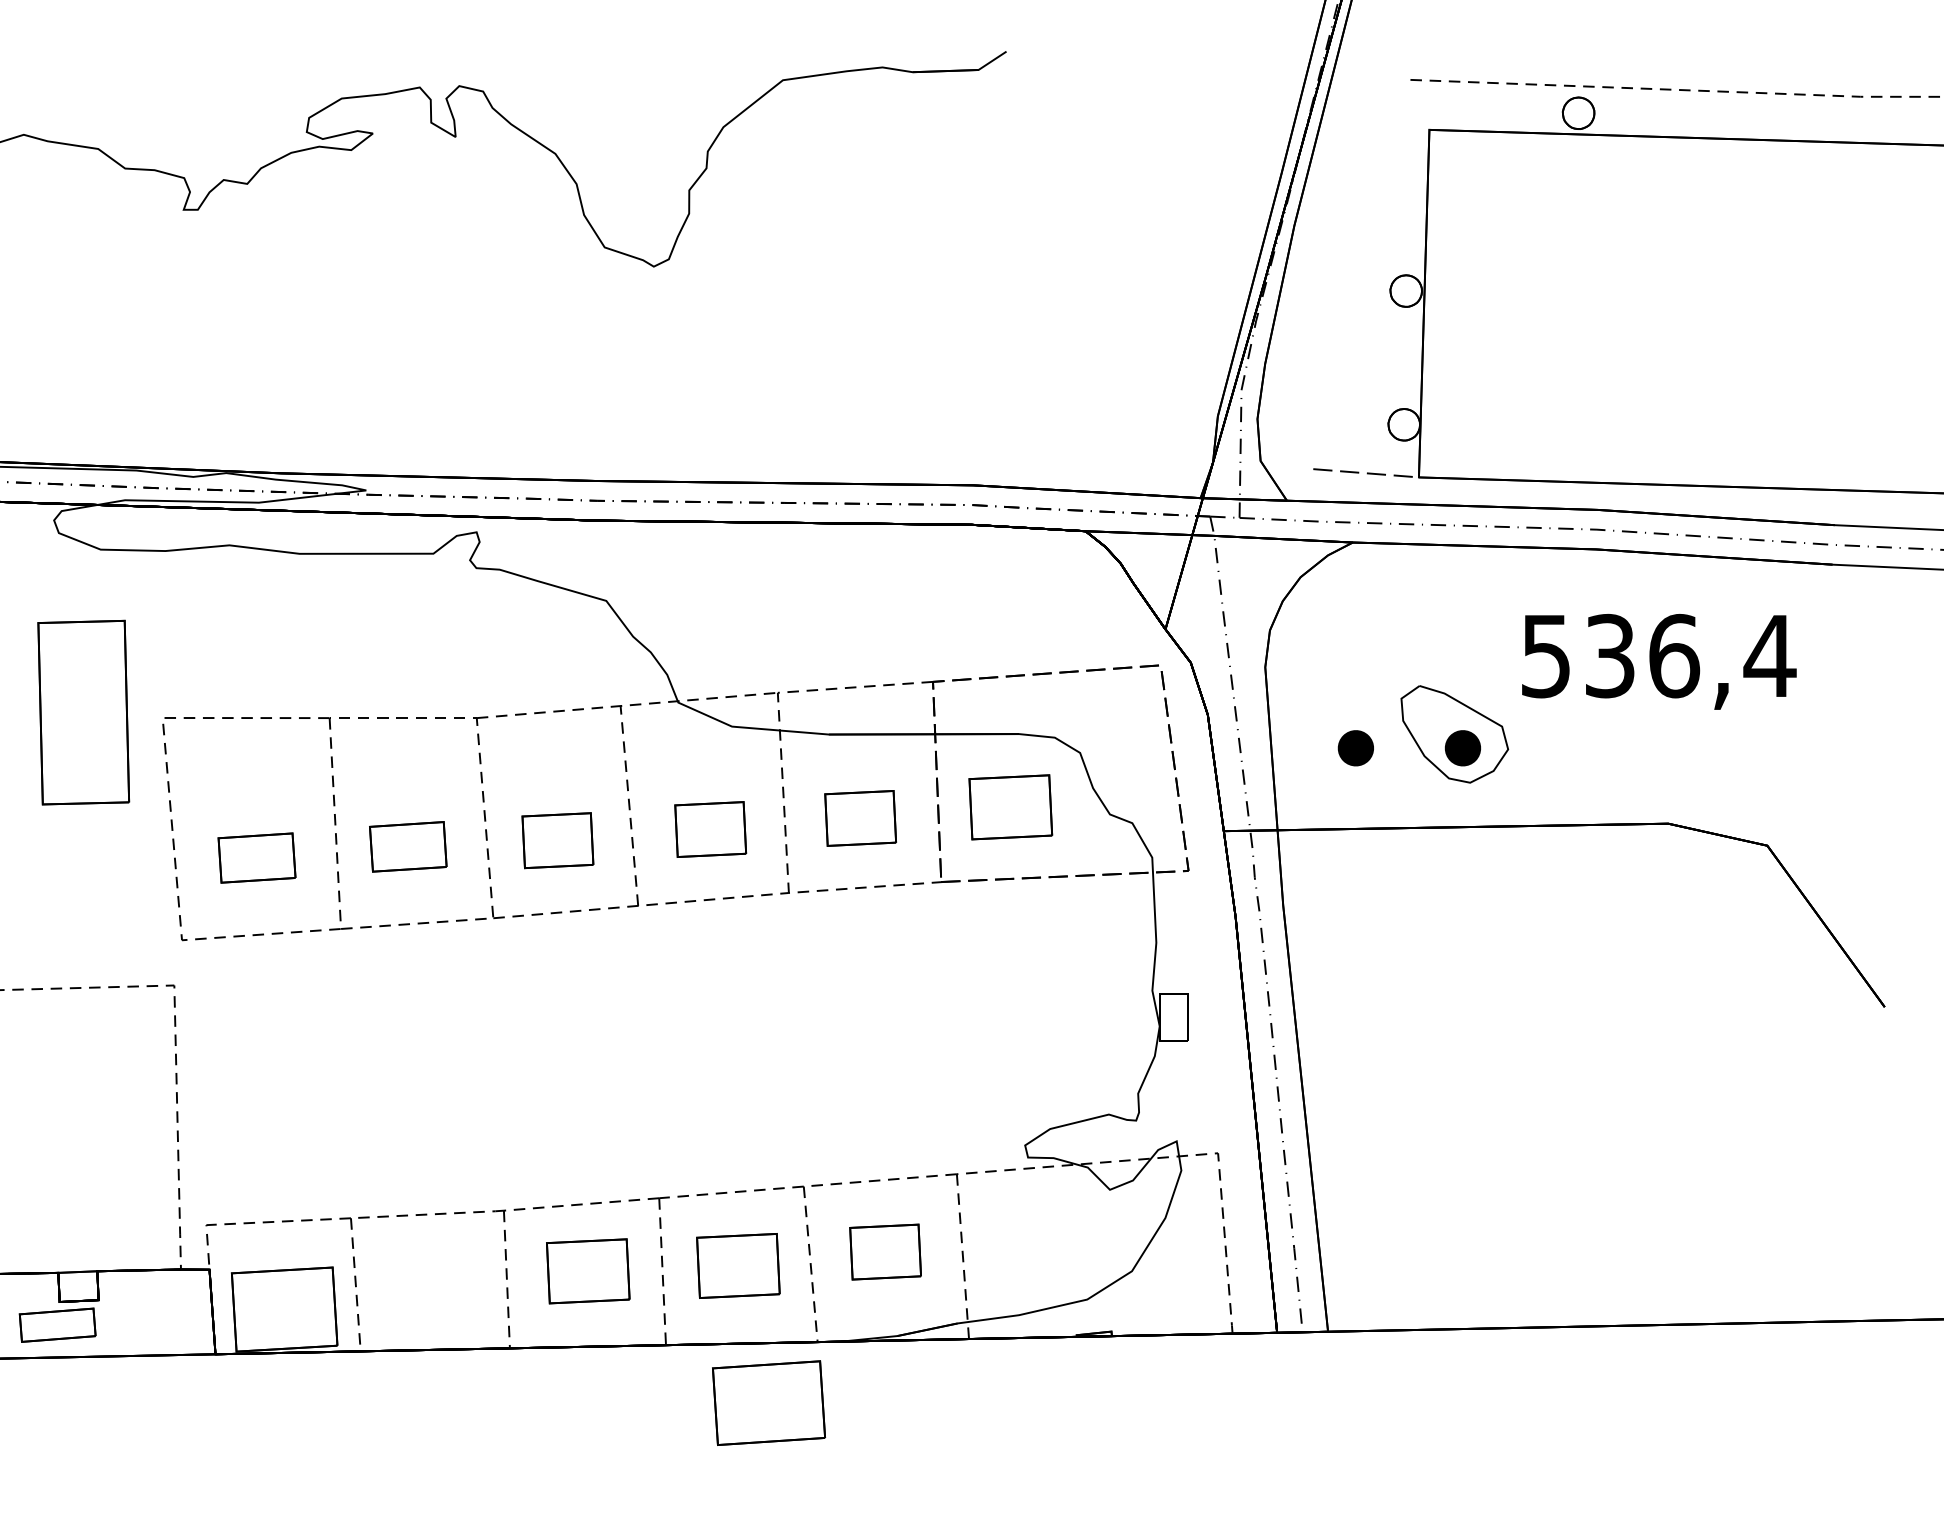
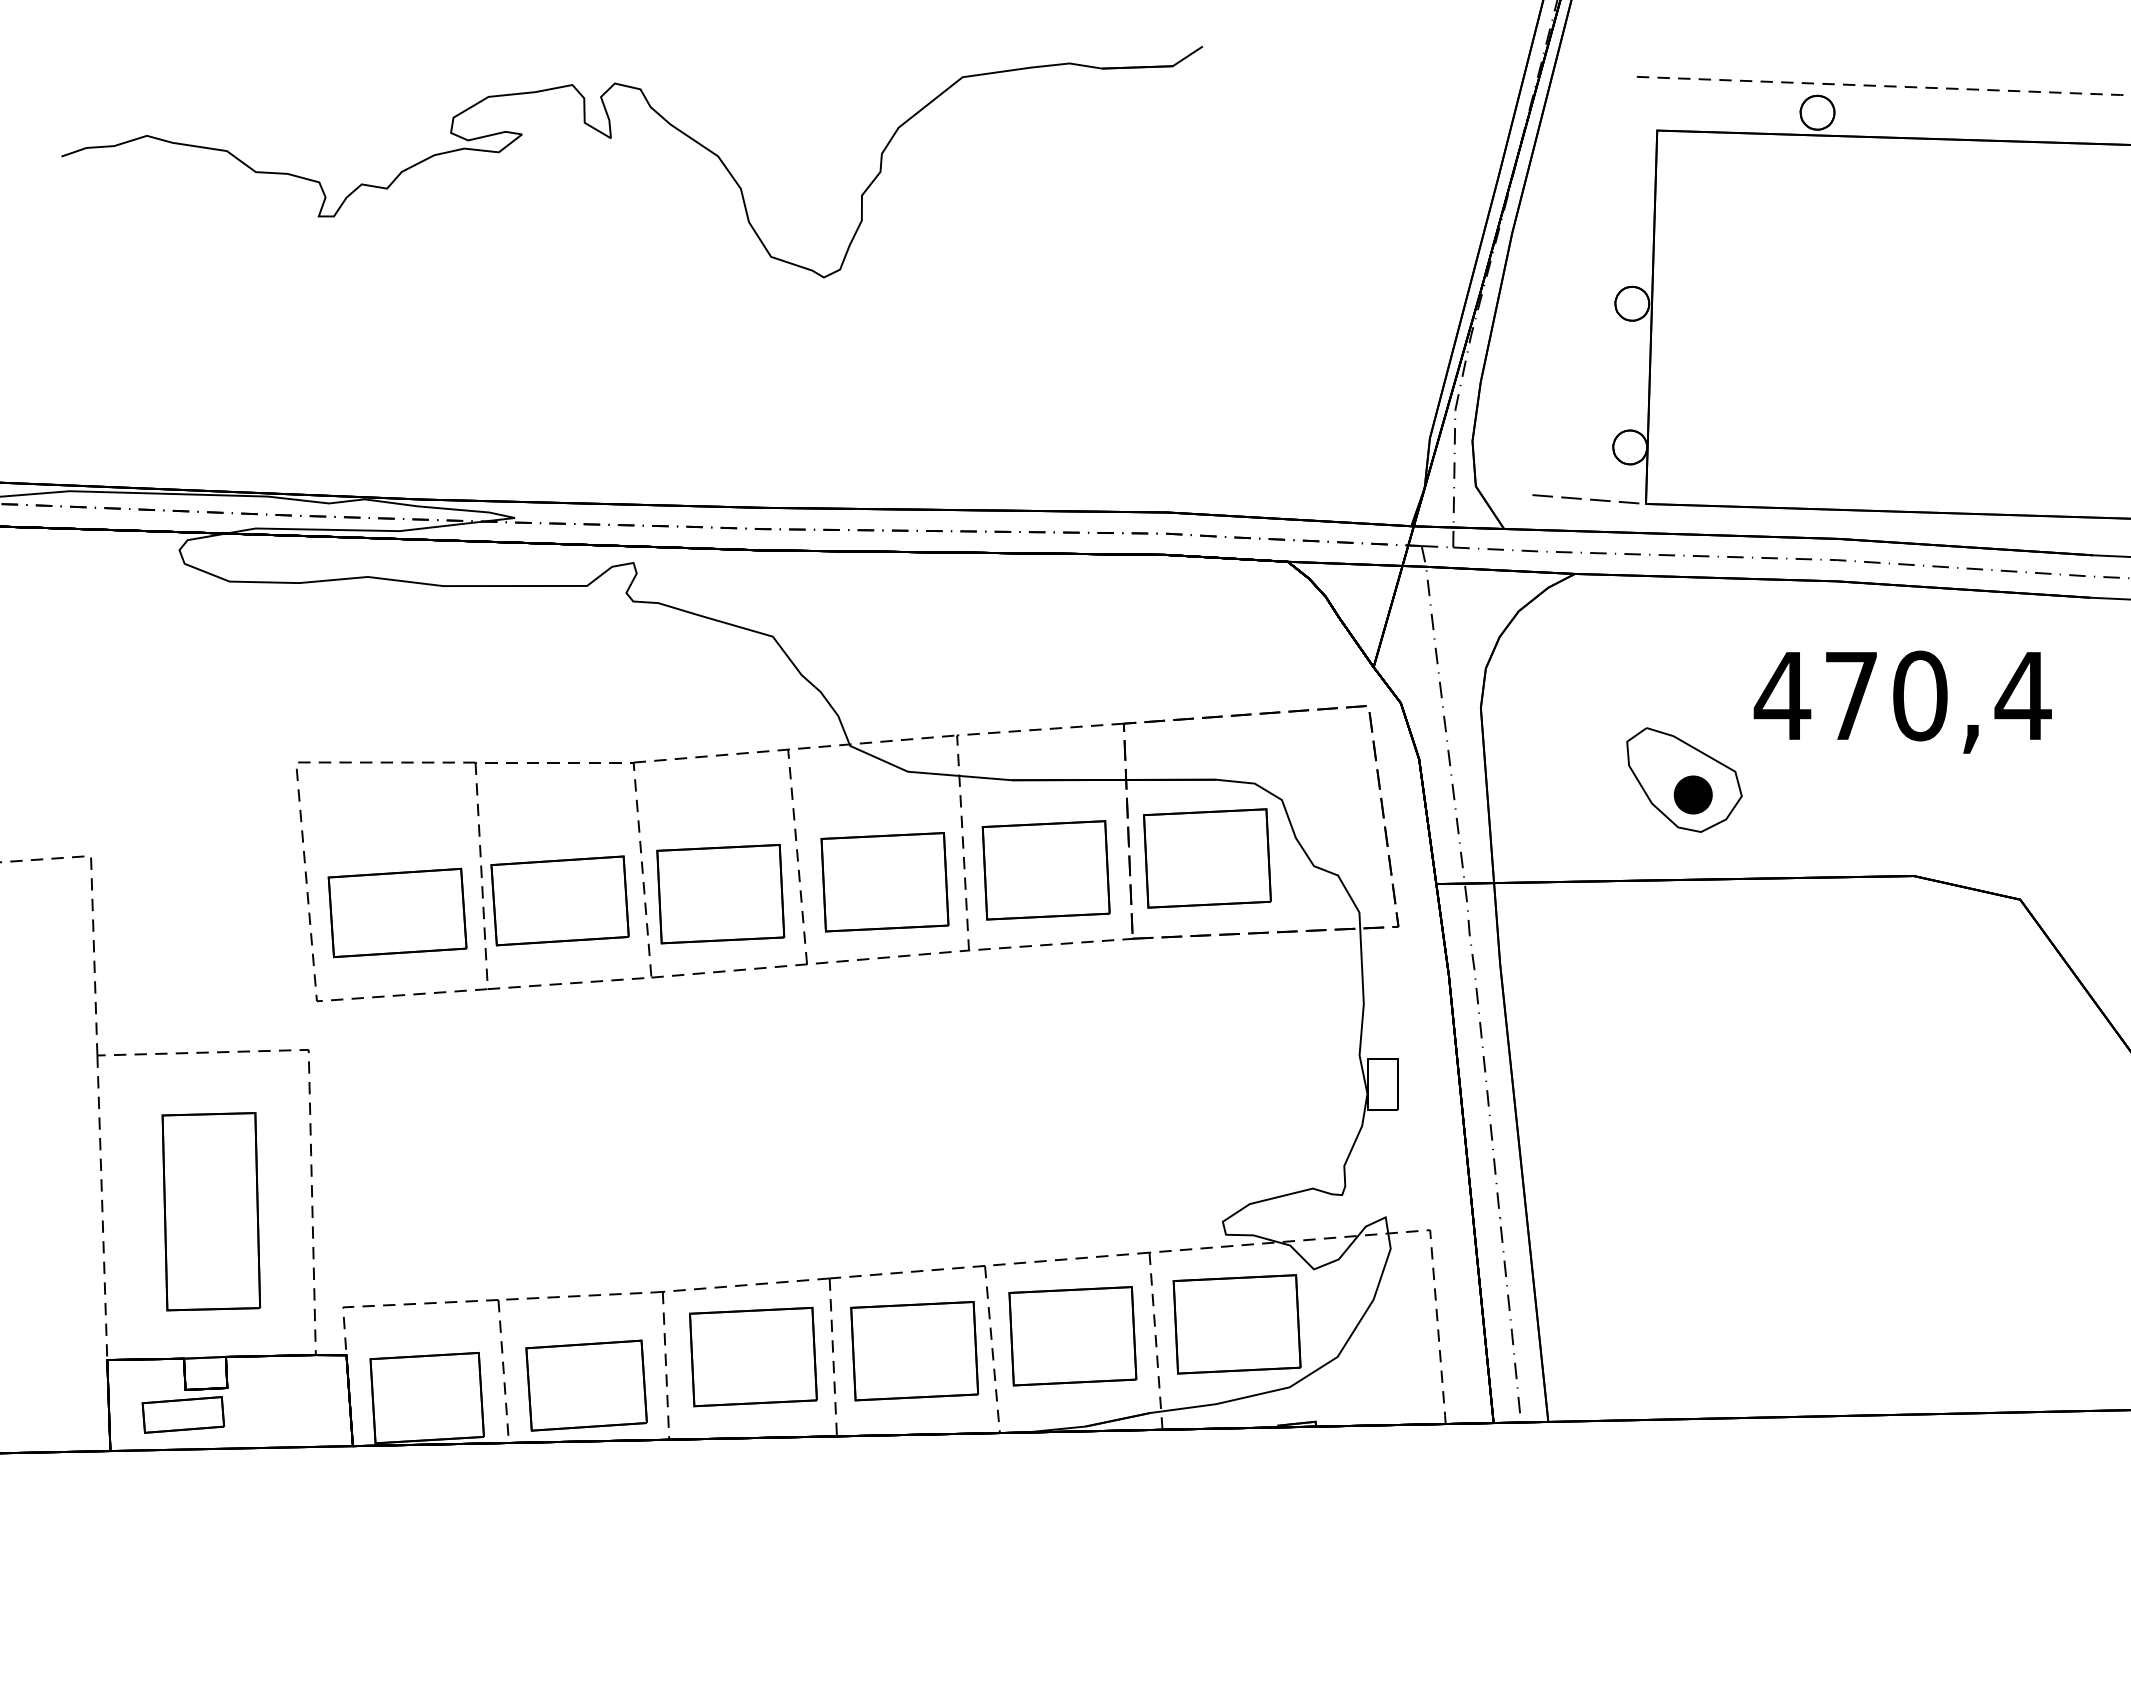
text: (1609, 655) -> (1850, 695), 536,4 -> 470,4
part: (83, 712) -> (211, 1211), moved
part: (1355, 747) -> (1577, 794), removed
part: (1010, 807) -> (1207, 858), size x1.43
part: (860, 818) -> (1045, 870), size x1.67
part: (710, 829) -> (884, 882), size x1.67
part: (557, 840) -> (720, 894), size x1.67
part: (407, 846) -> (559, 900), size x1.67
part: (256, 857) -> (397, 912), size x1.67
part: (1037, 1241) -> (1236, 1324), added
part: (885, 1252) -> (1072, 1336), size x1.67
part: (738, 1266) -> (914, 1351), size x1.43
part: (588, 1270) -> (753, 1356), size x1.43
part: (768, 1403) -> (586, 1385), moved

